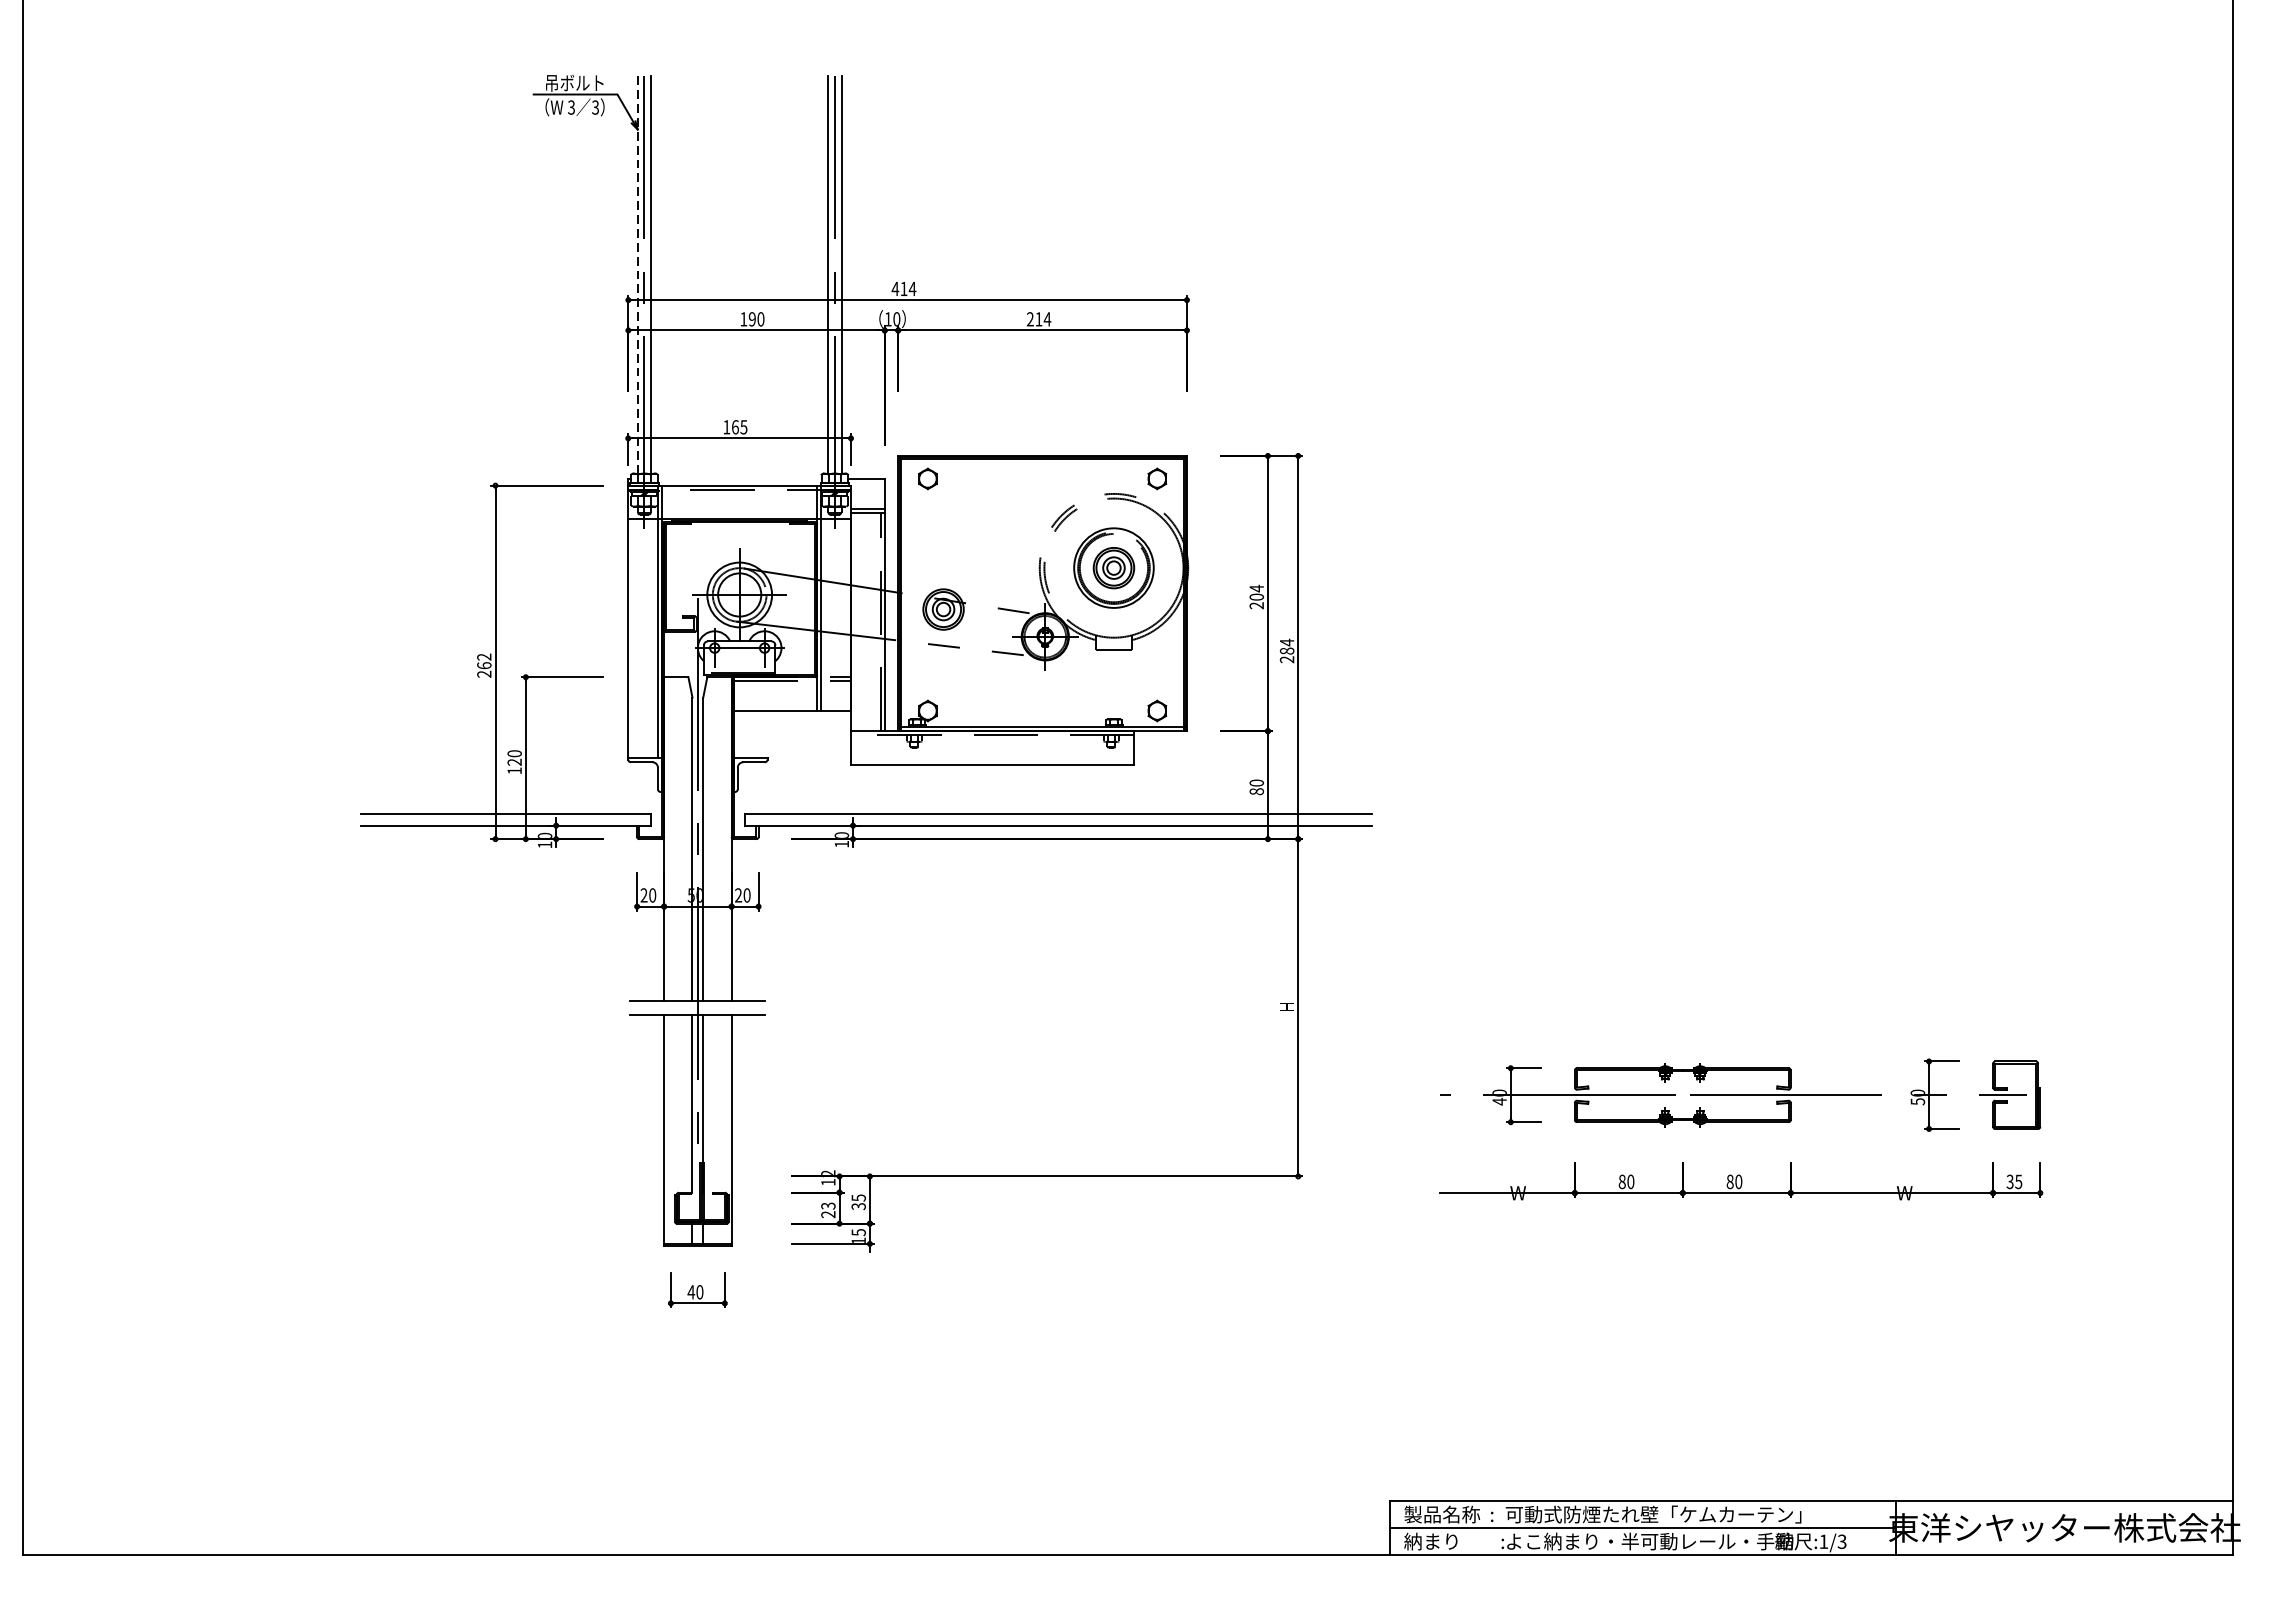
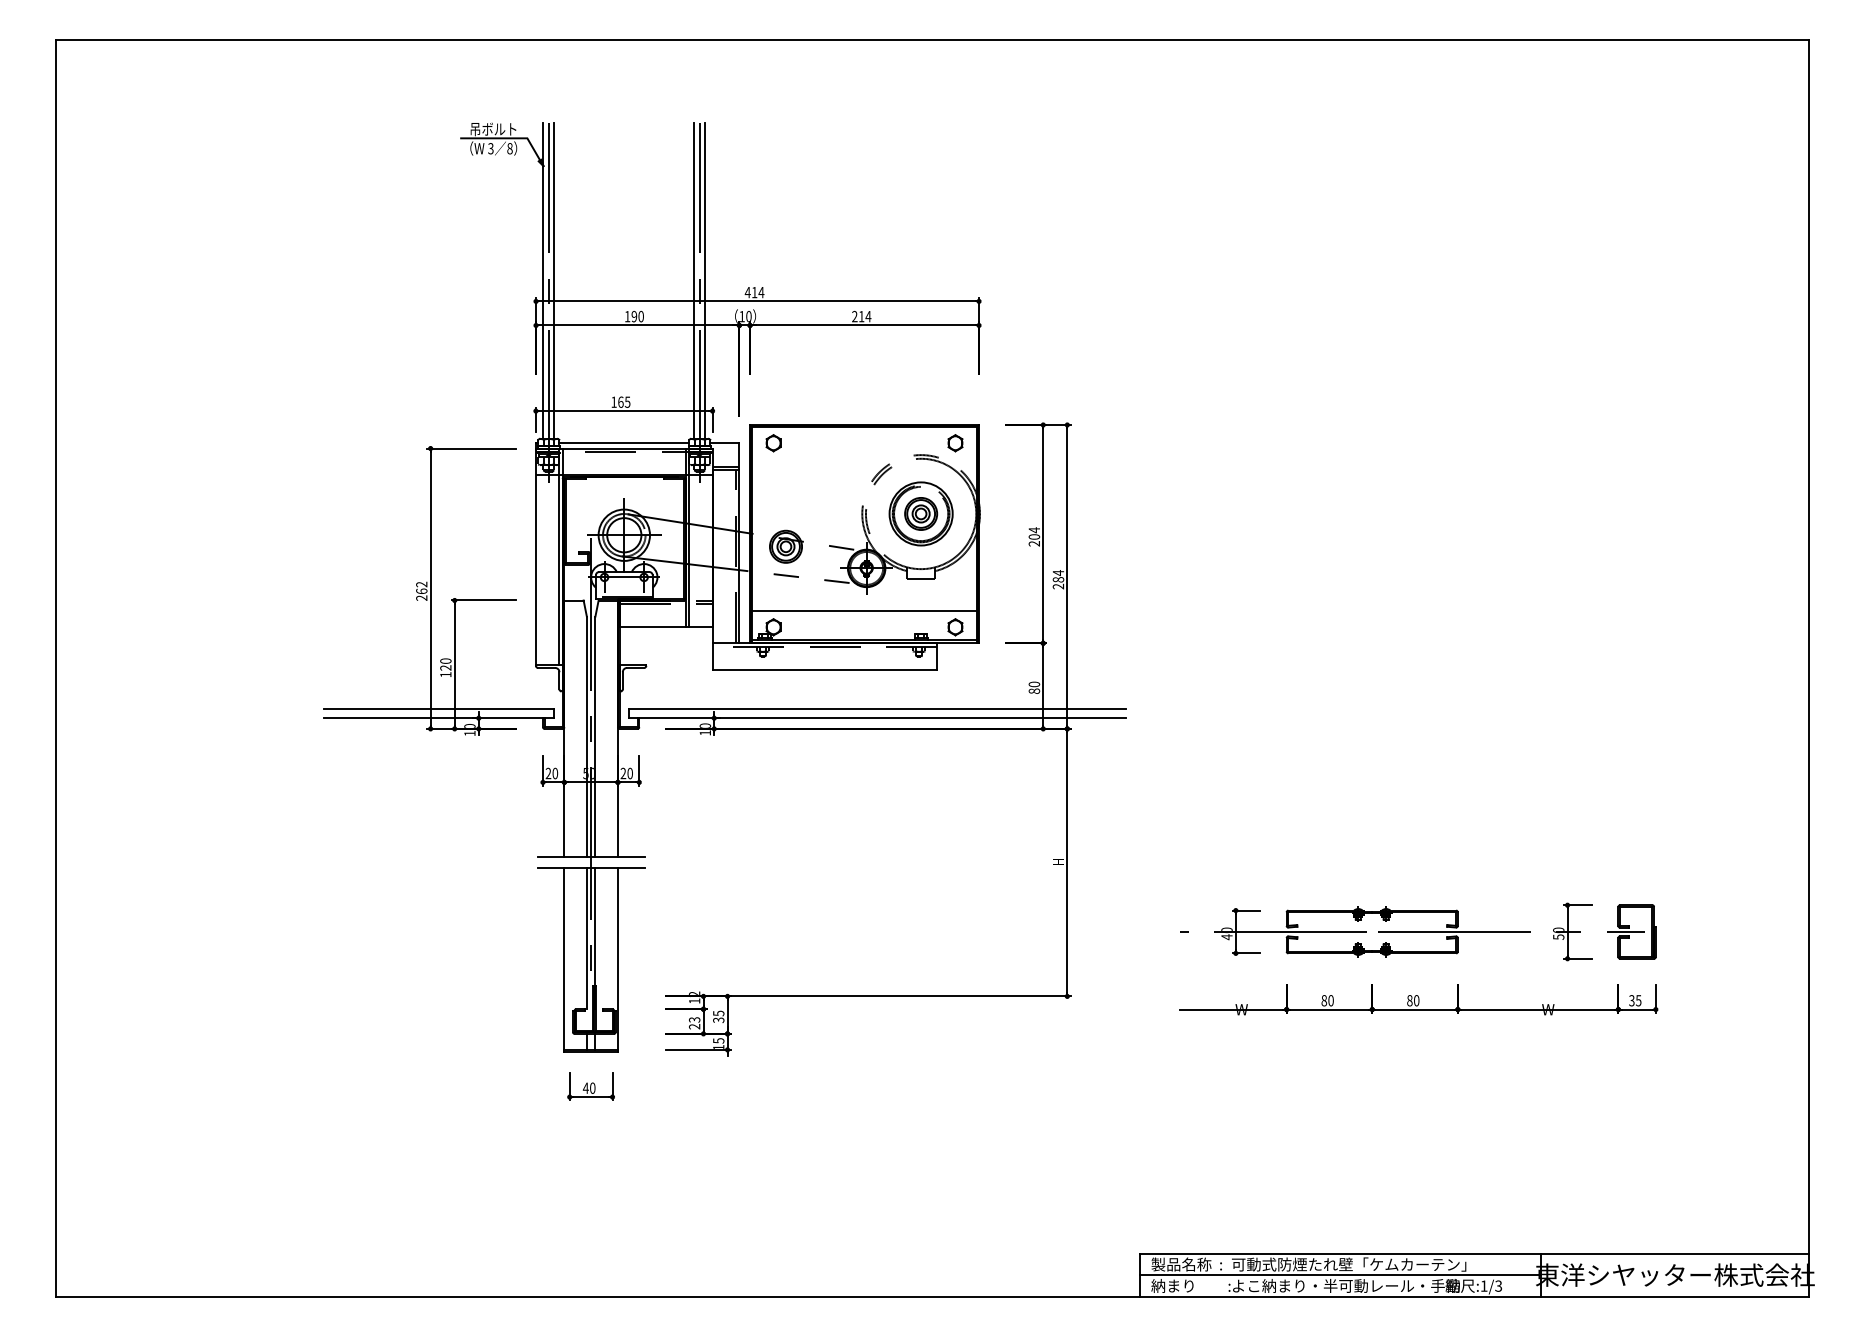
text: (594, 107) -> (509, 148), 3 -> 8
line: (637, 275) -> (543, 281), dashed -> solid
line: (739, 479) -> (624, 443), added
line: (1042, 691) -> (864, 611), added

